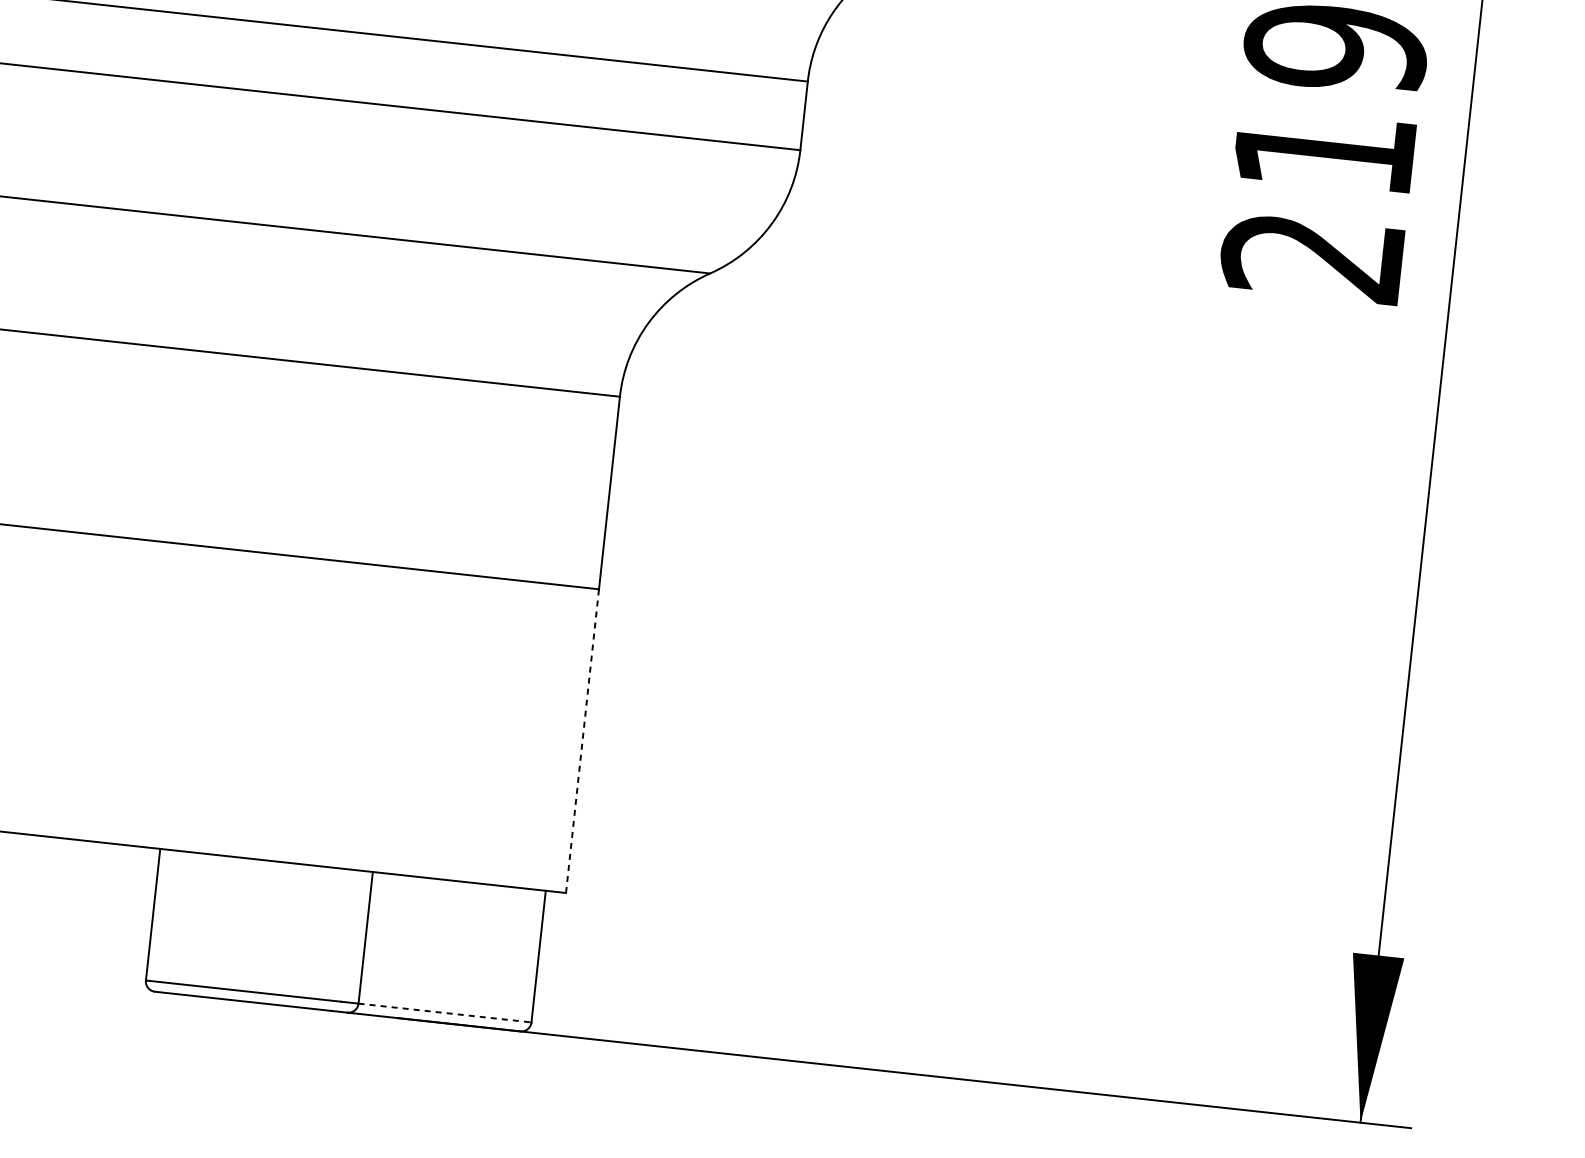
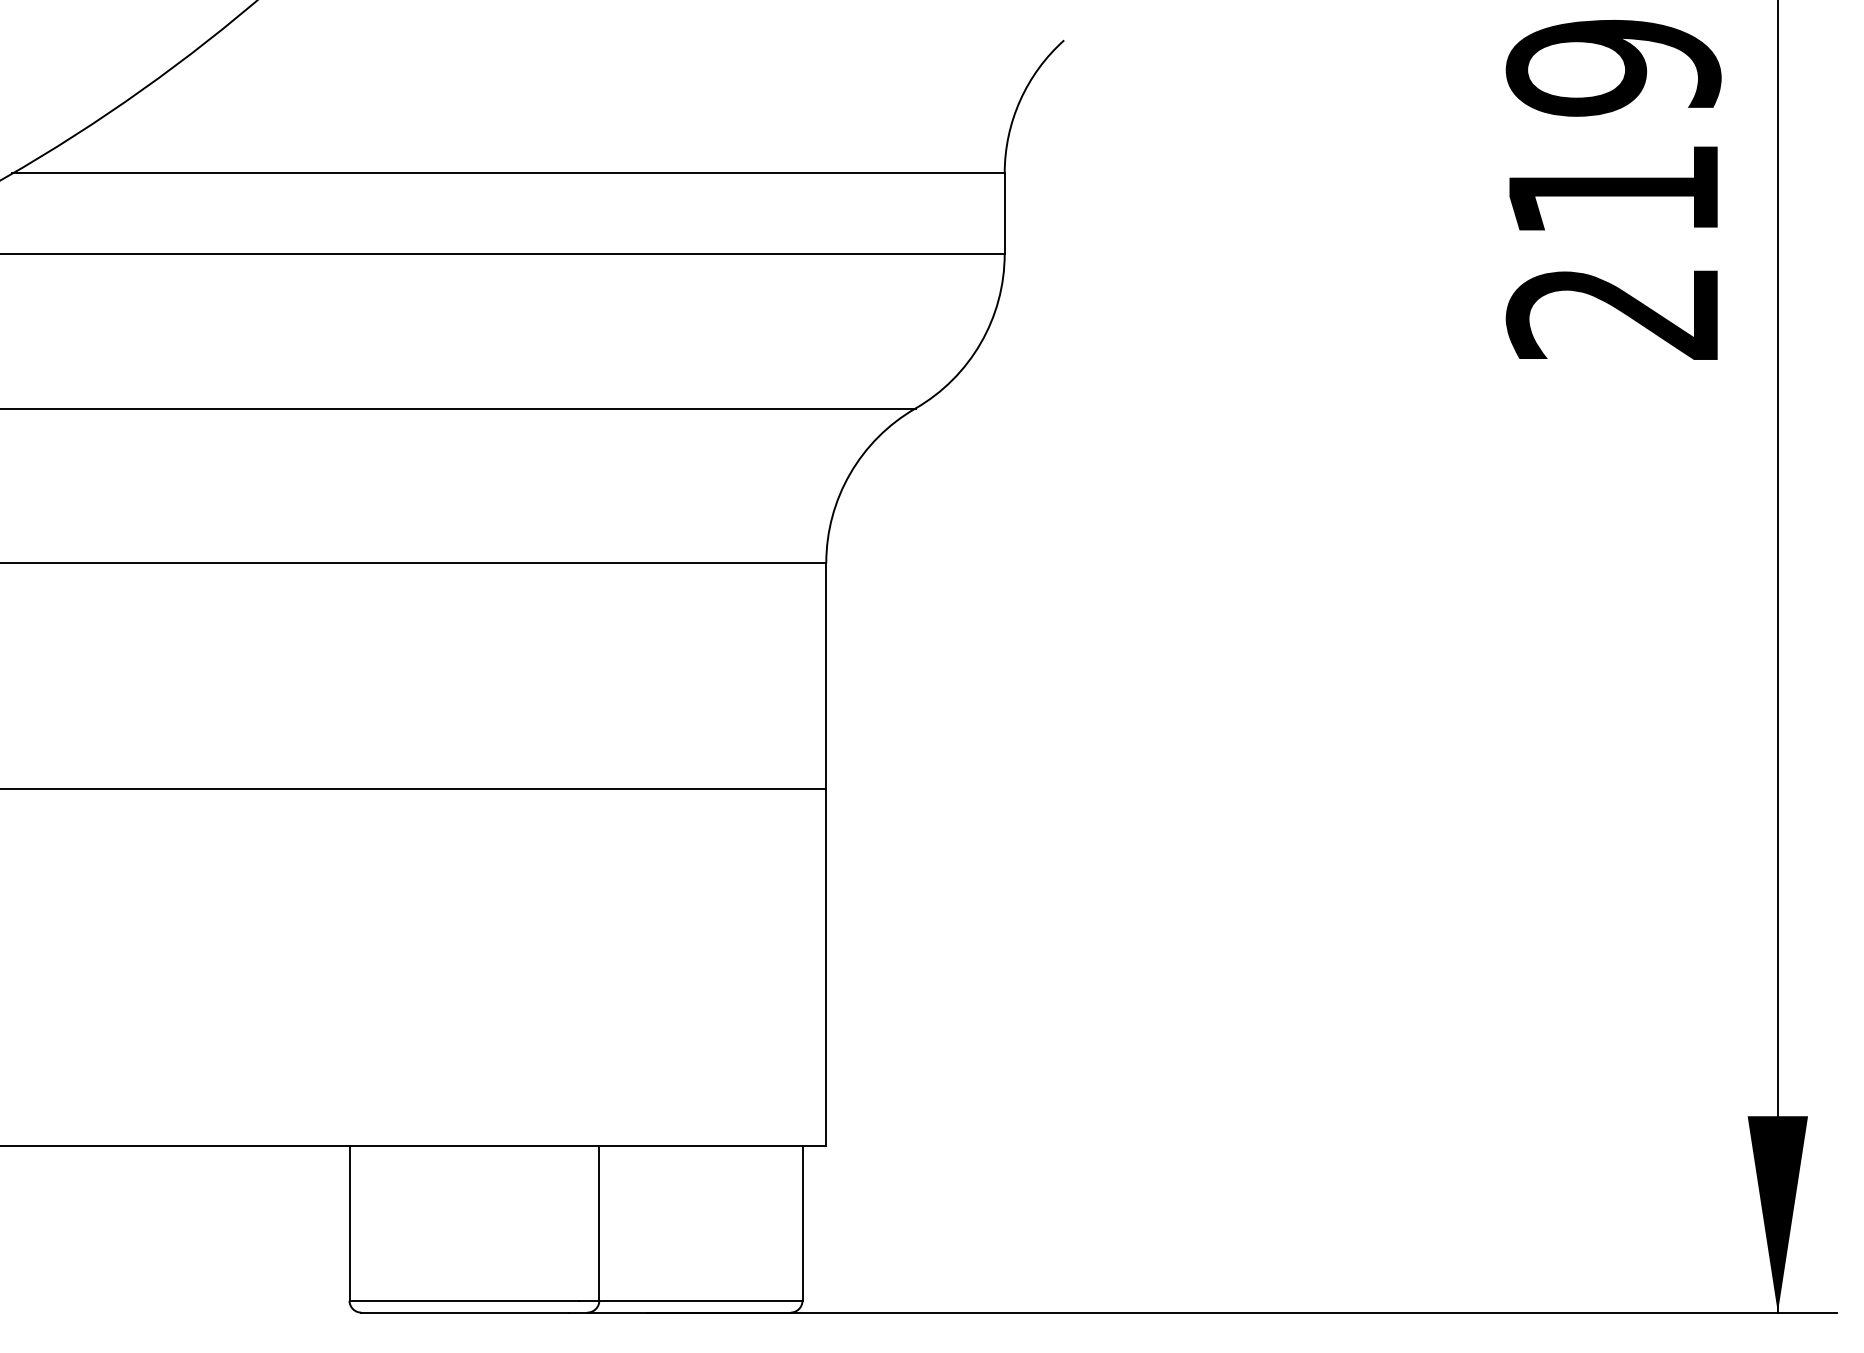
line: (582, 740) -> (826, 967), dashed -> solid
line: (445, 1012) -> (701, 1300), dashed -> solid

